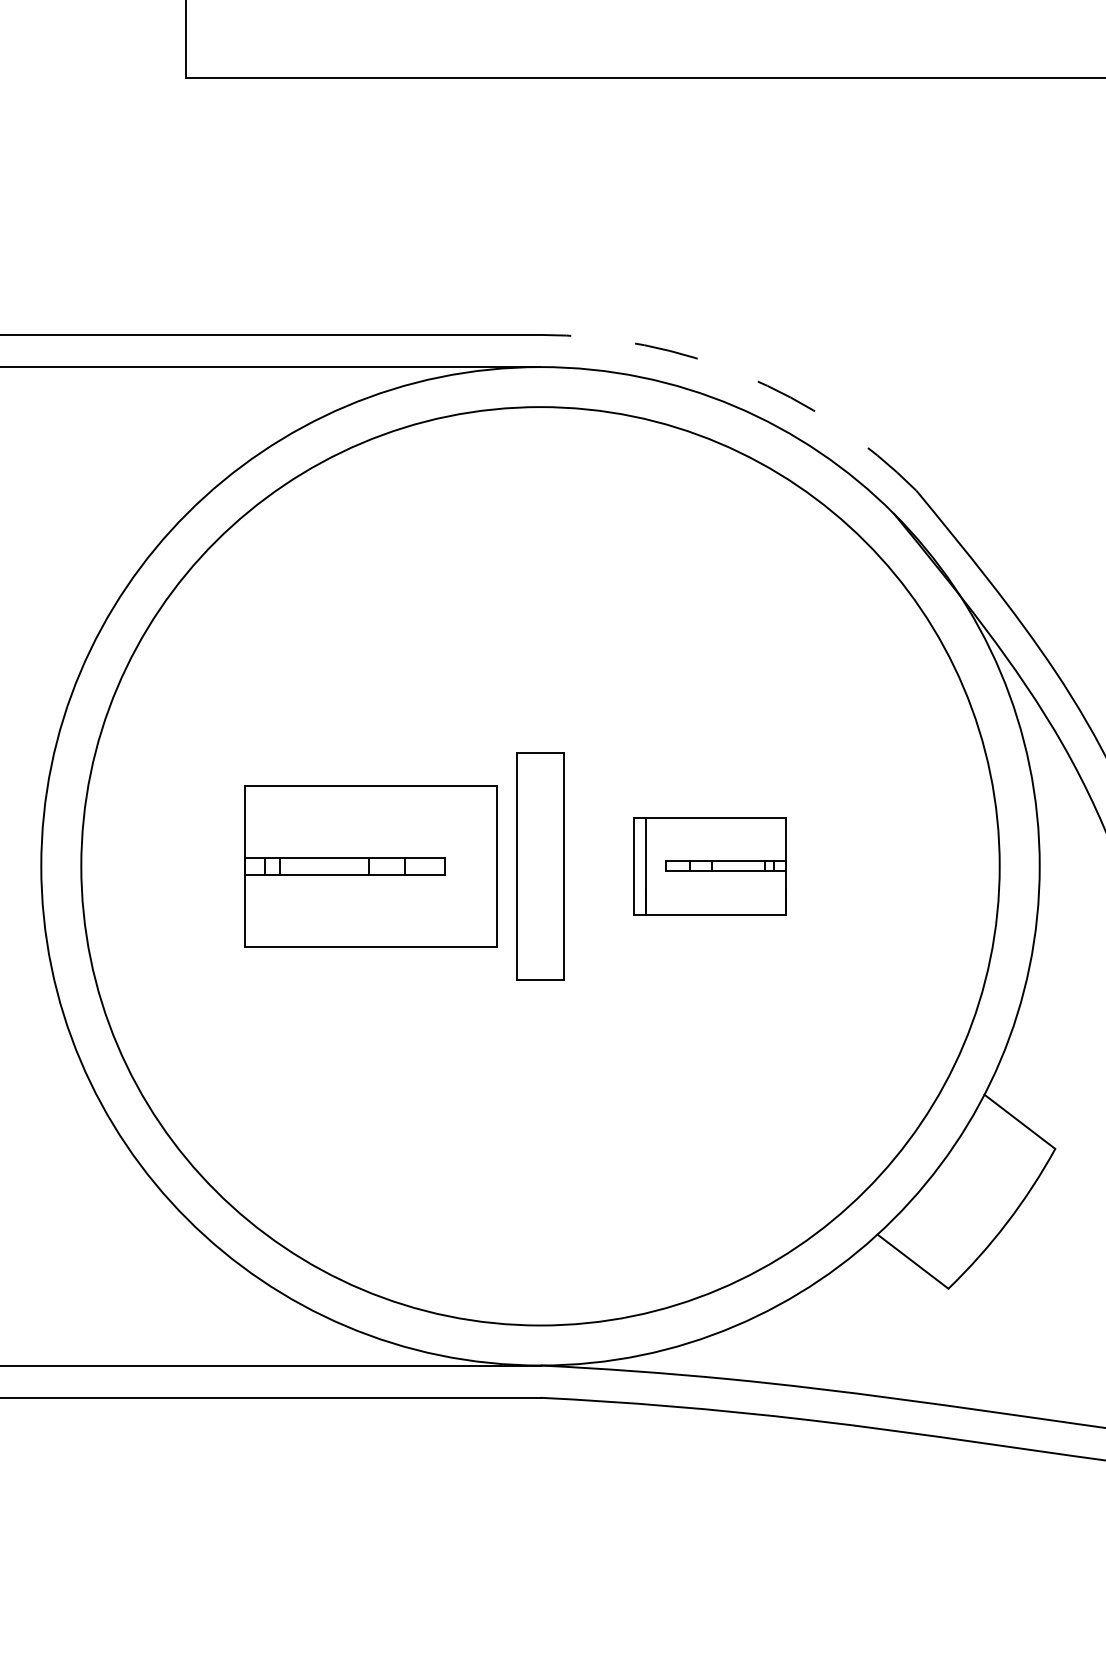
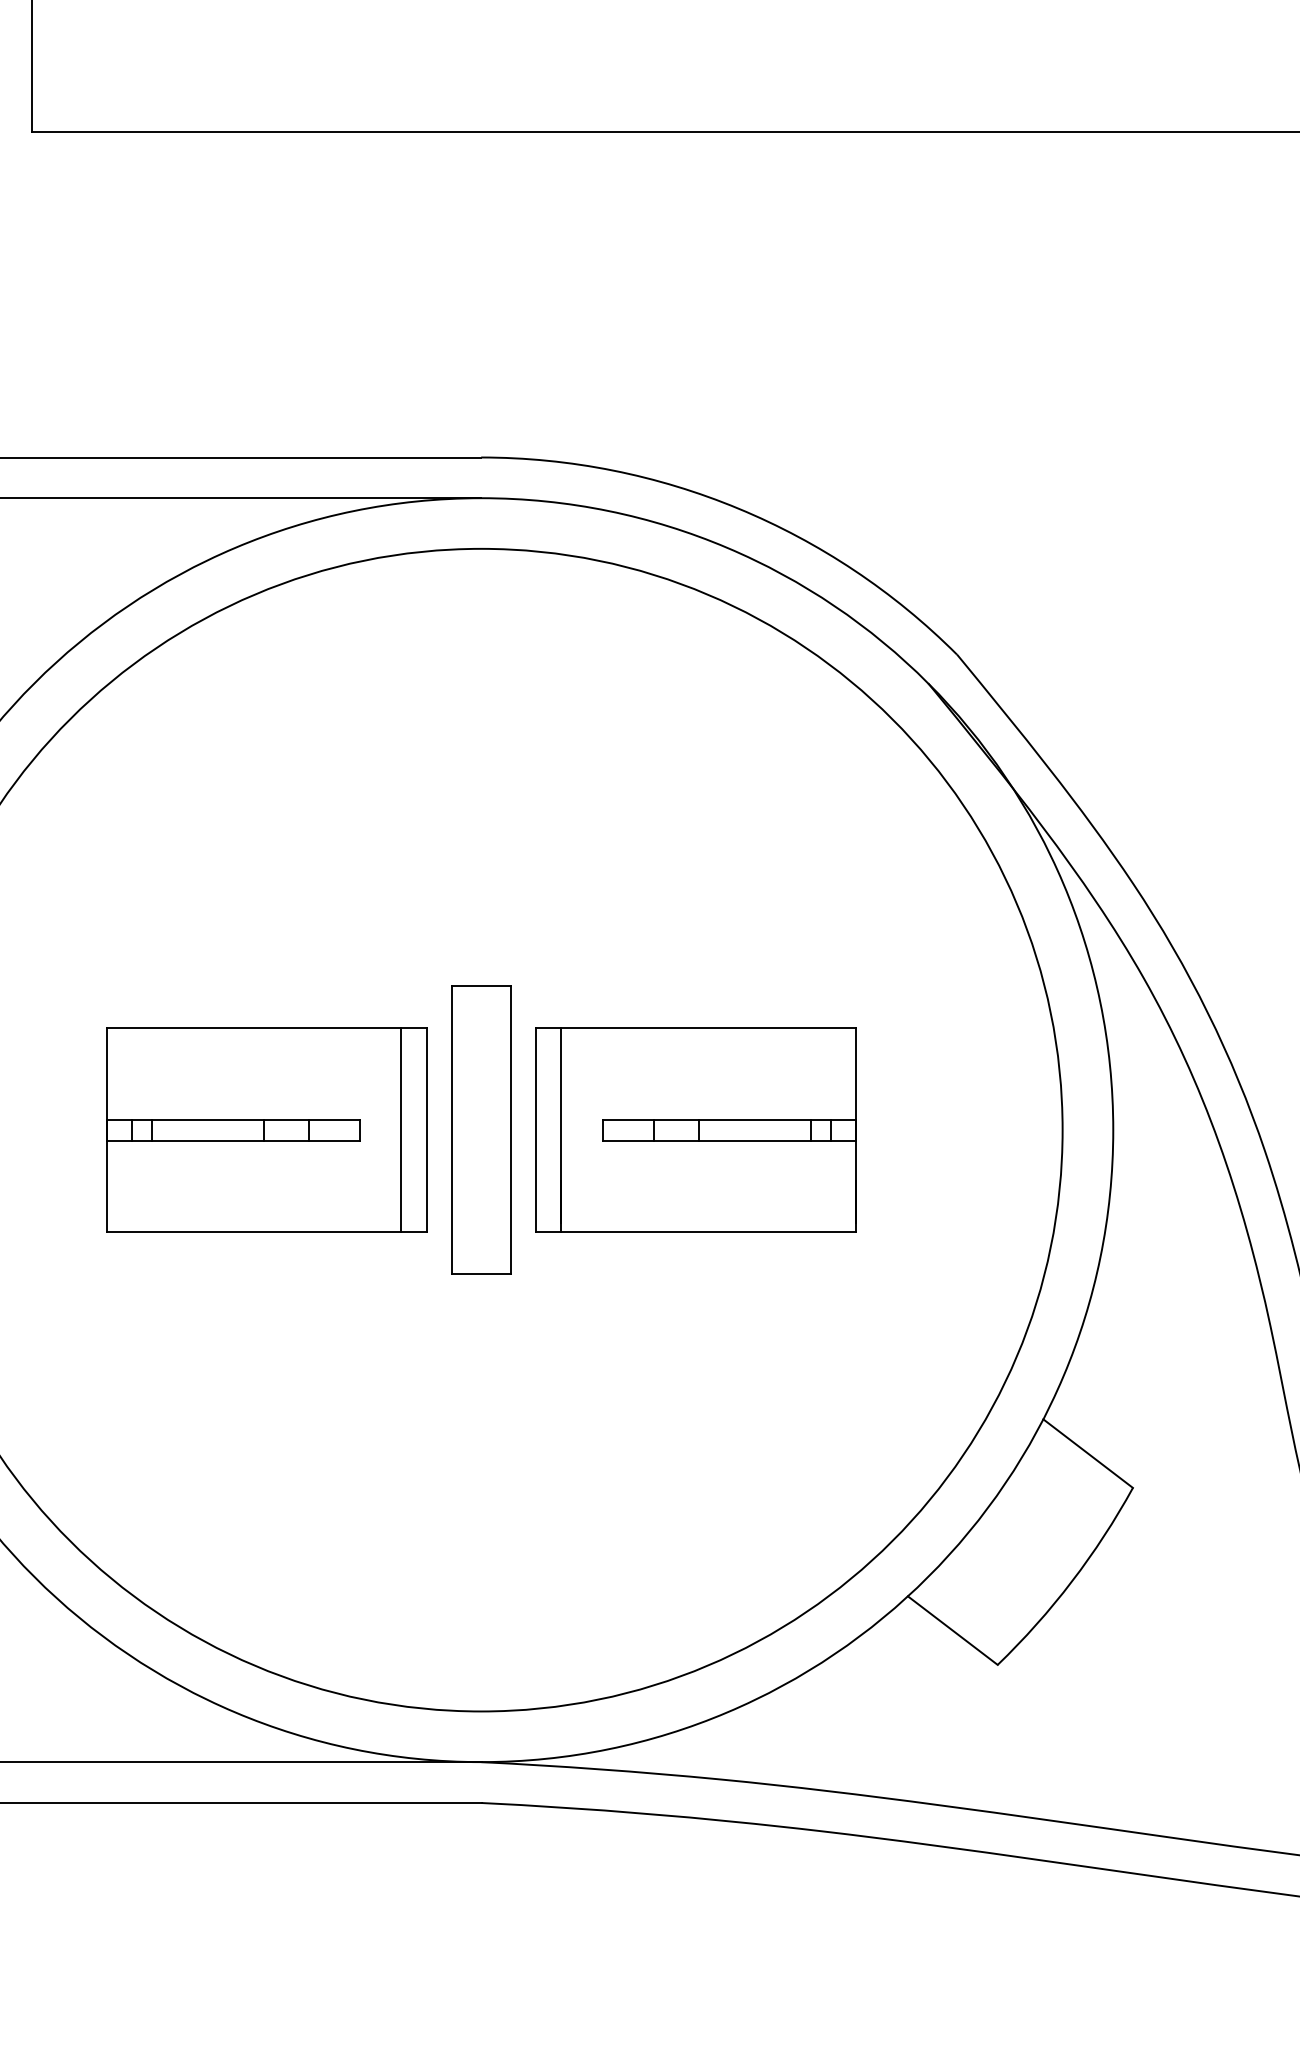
arc: (743, 375) -> (738, 508), dashed -> solid
line: (477, 865) -> (401, 1129), added
part: (710, 866) -> (696, 1130), size x1.67

